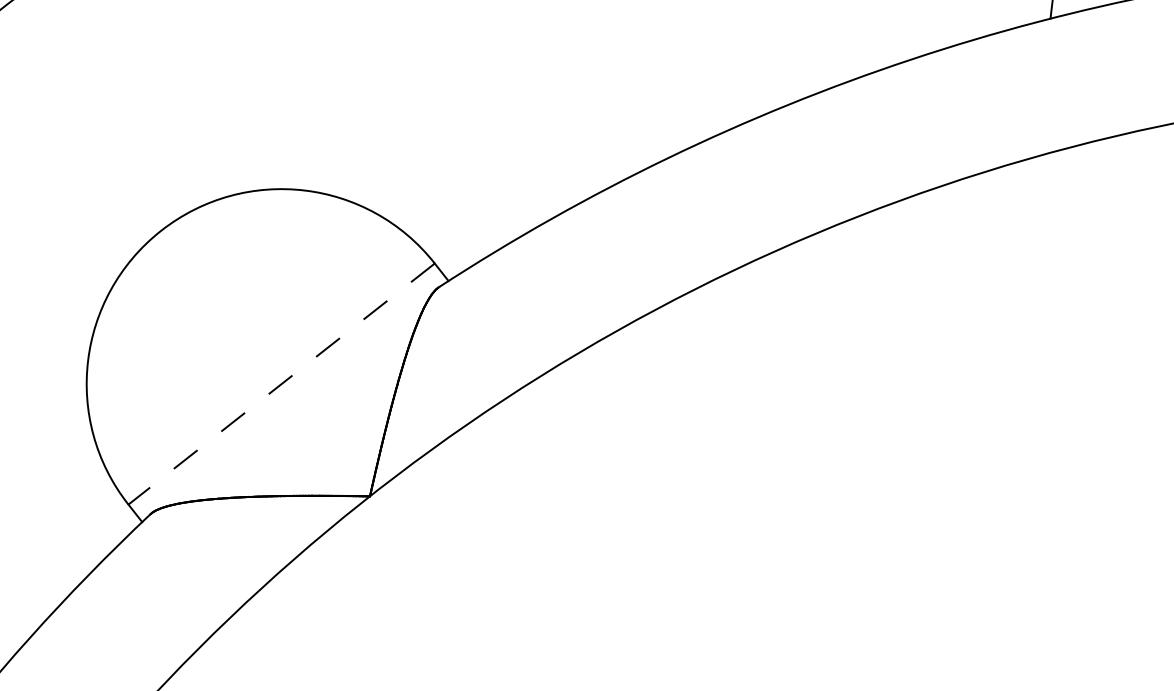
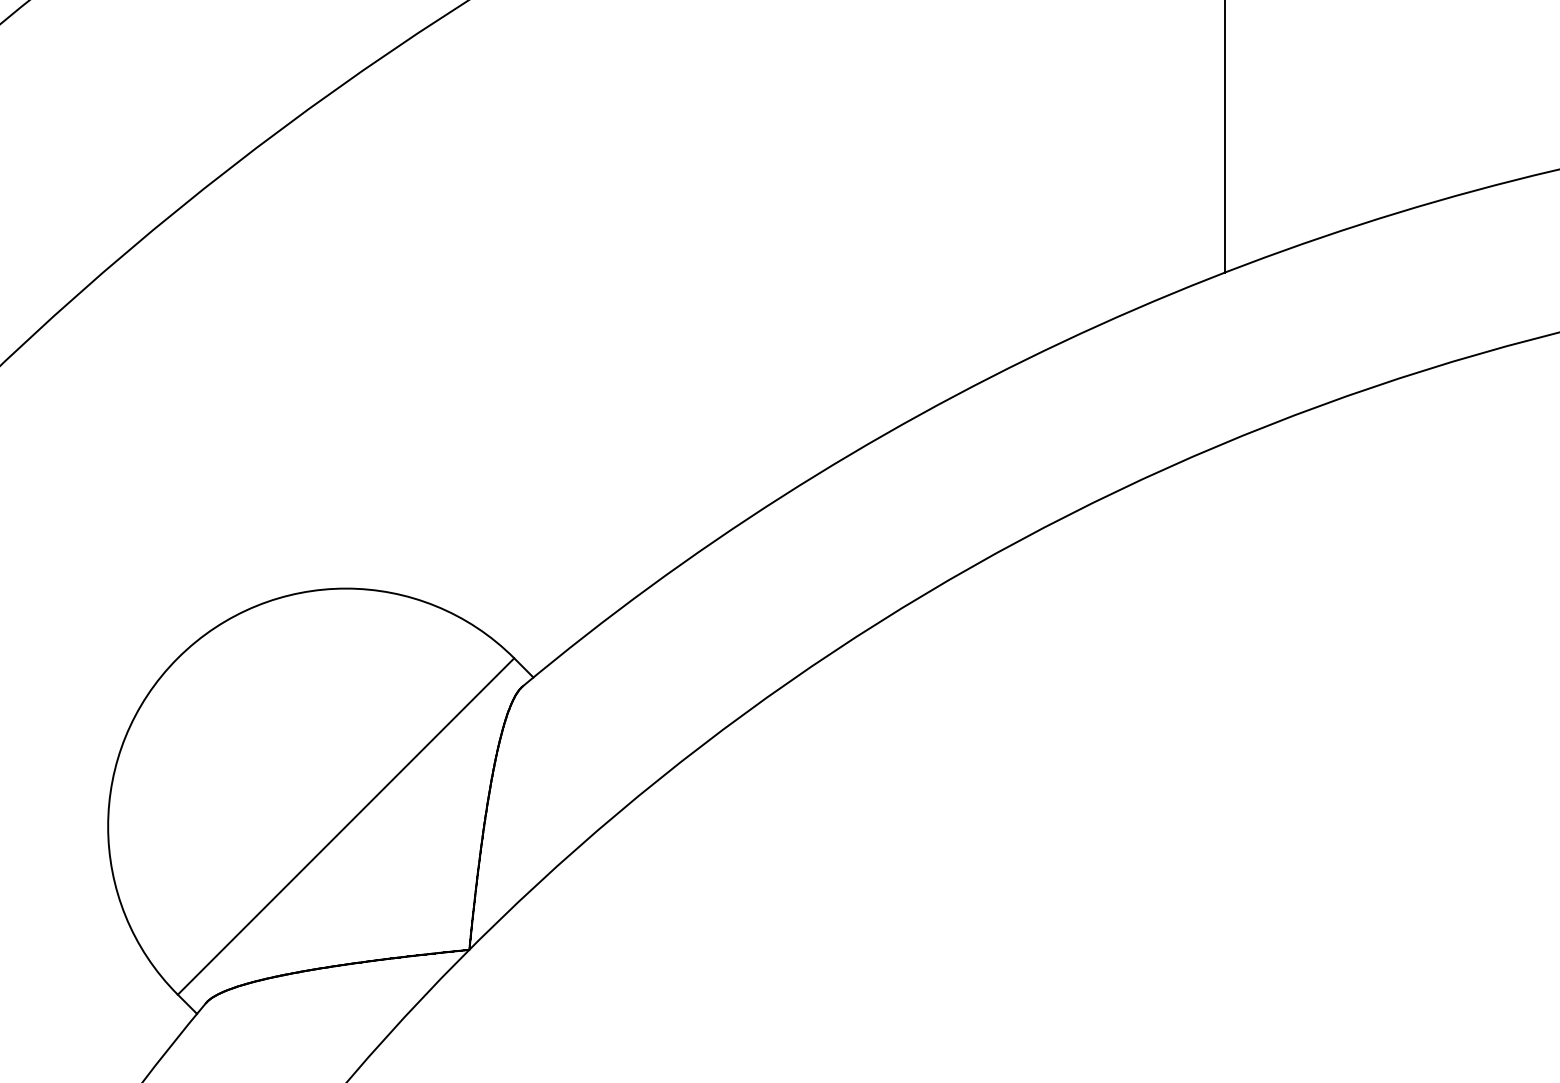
line: (281, 384) -> (346, 826), dashed -> solid

